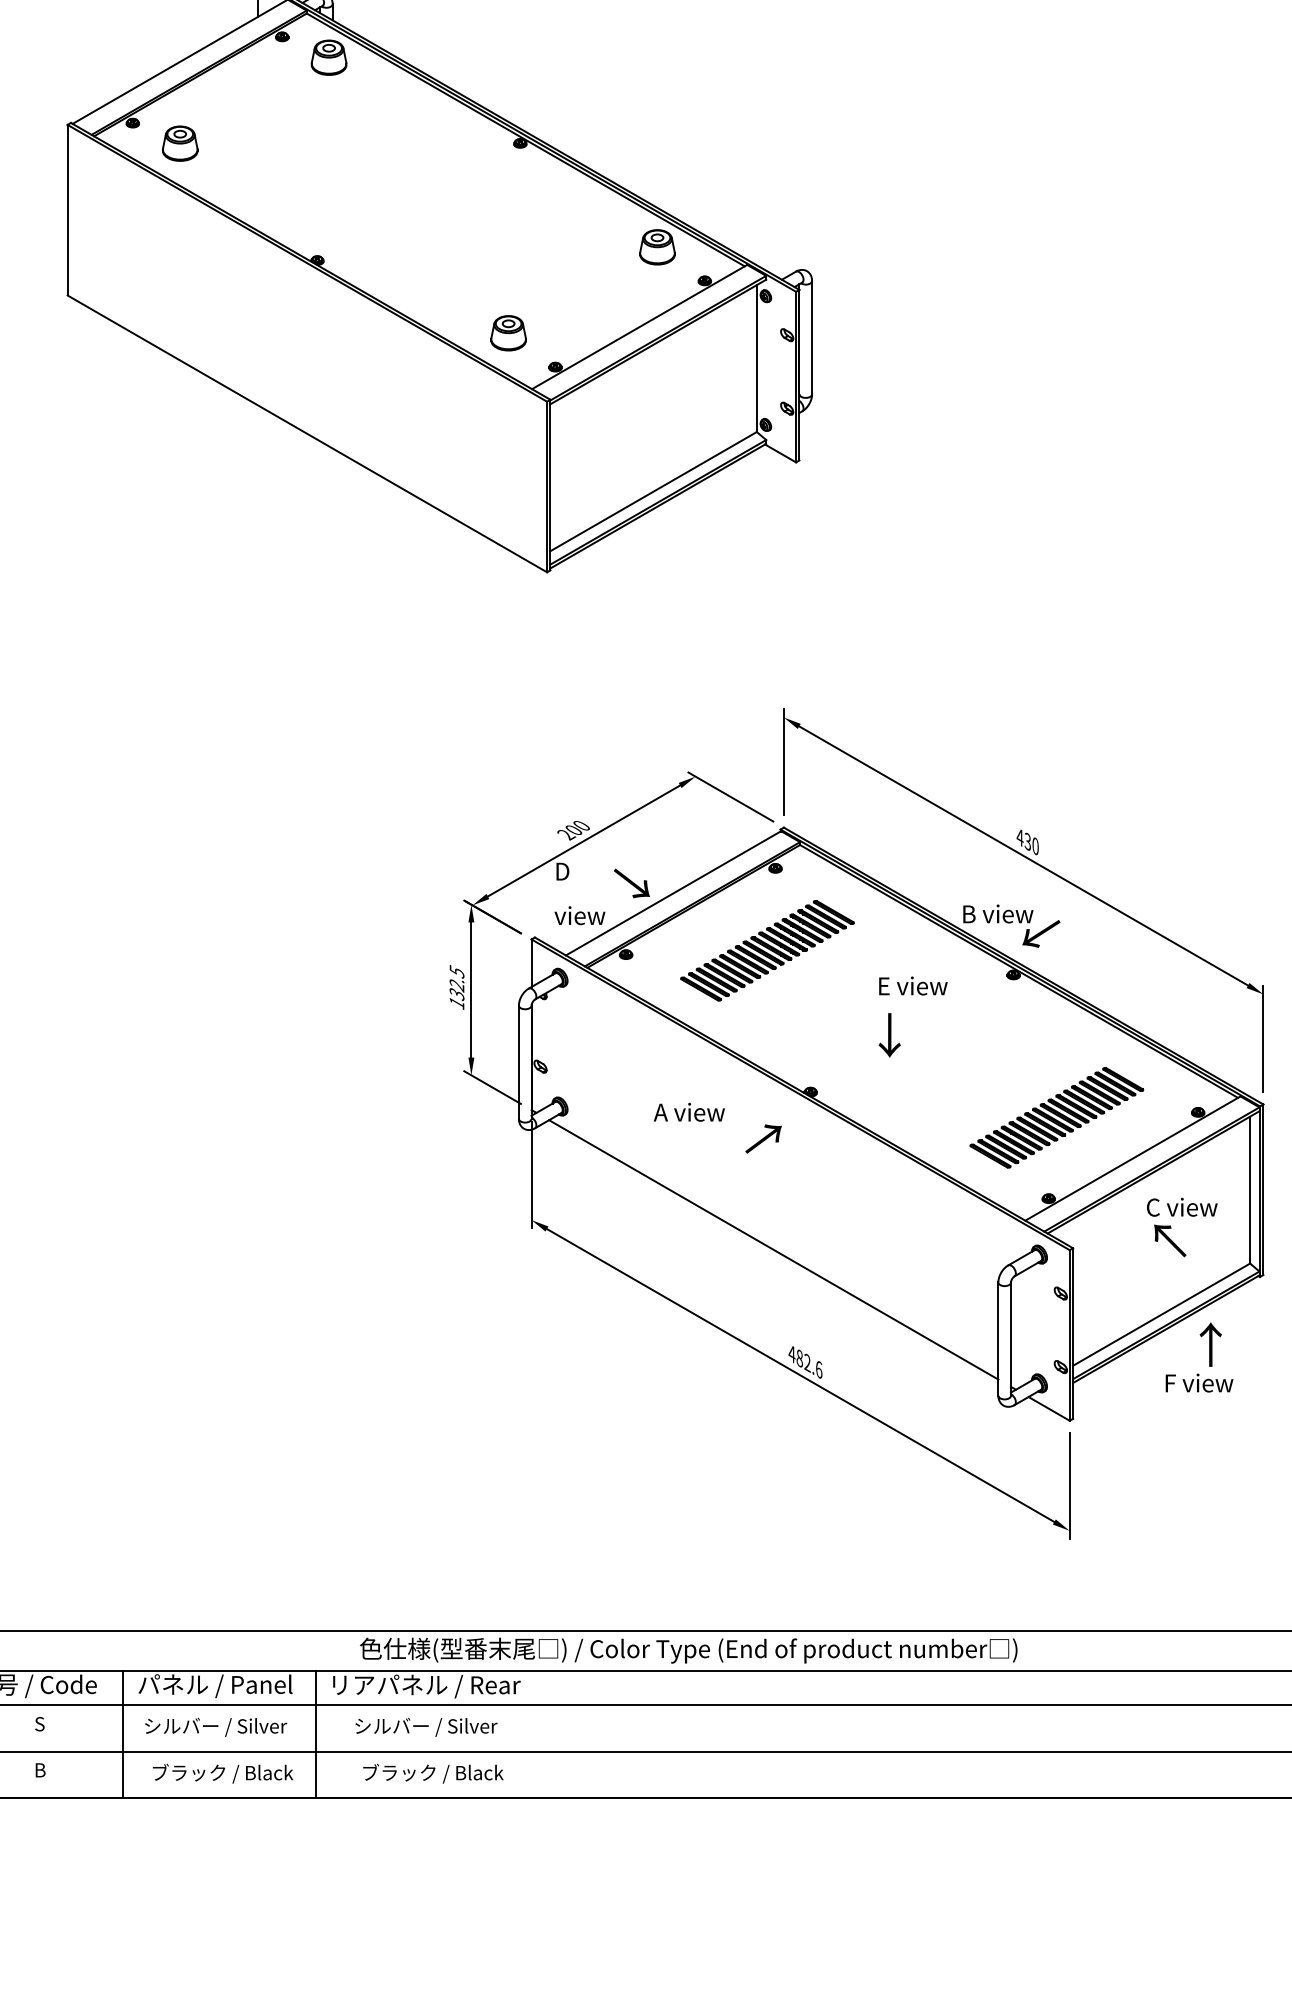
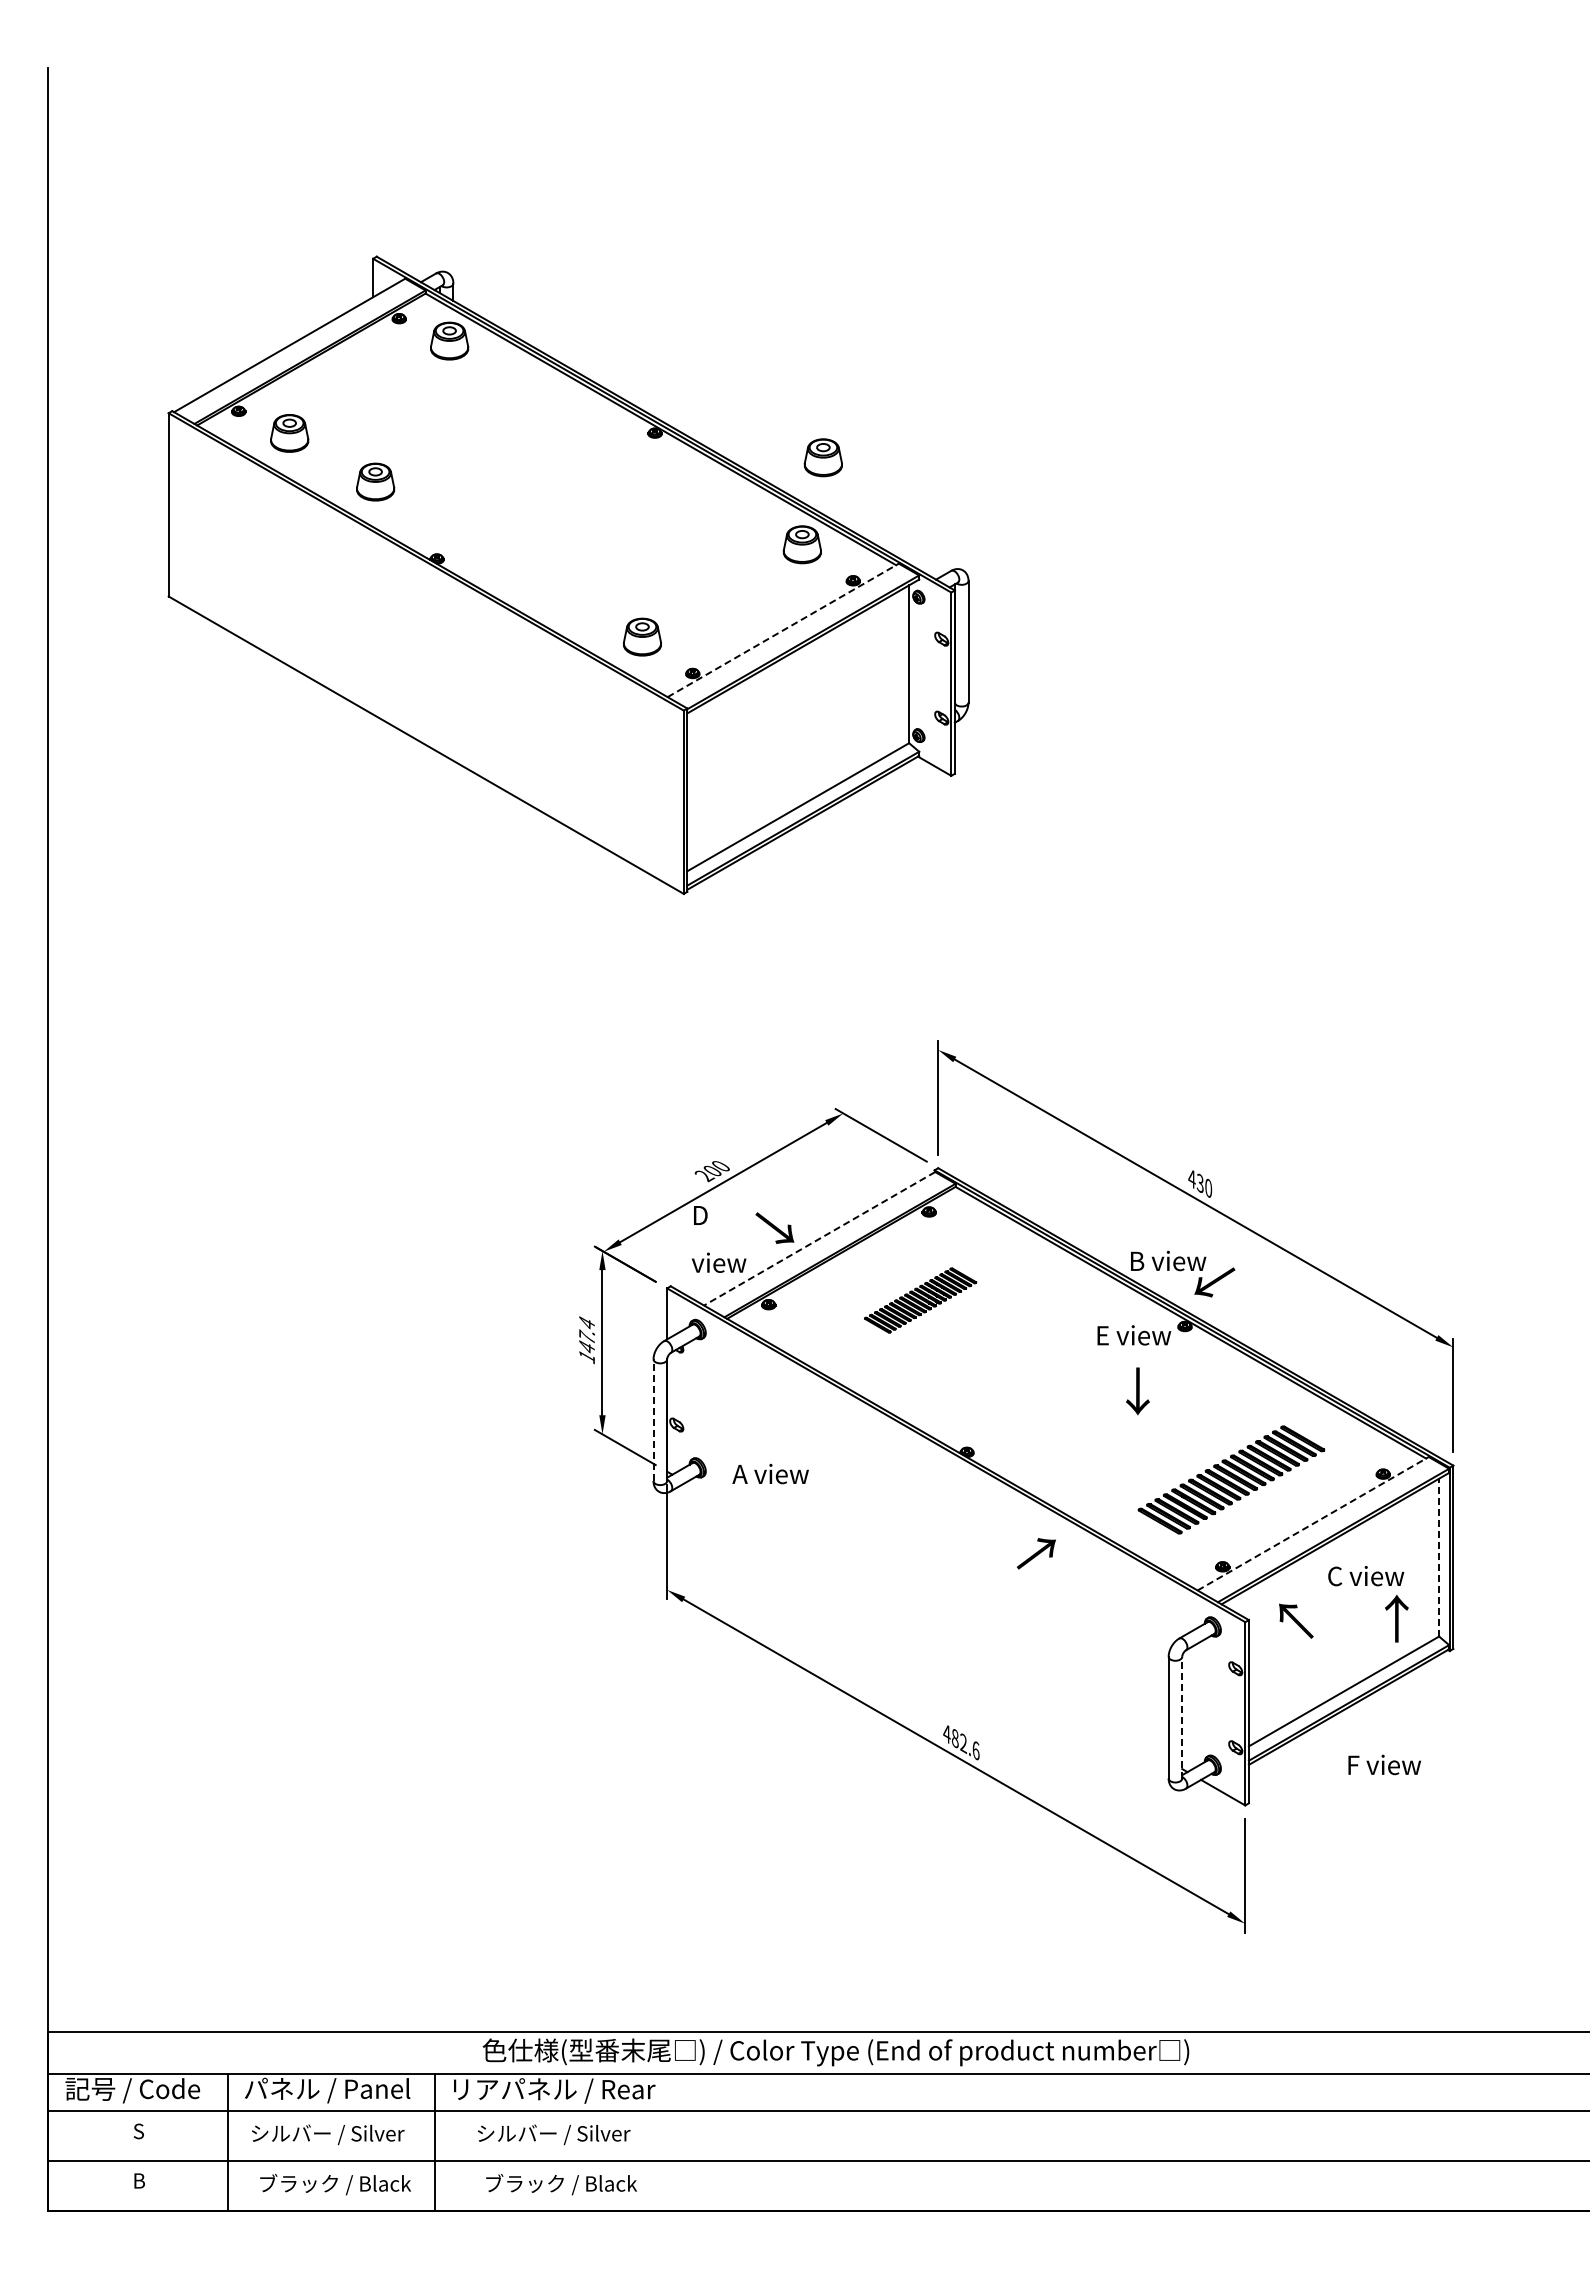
part: (676, 166) -> (822, 457), added
part: (260, 188) -> (375, 481), added
line: (639, 327) -> (783, 630), solid -> dashed
line: (673, 893) -> (819, 1239), solid -> dashed
part: (767, 950) -> (920, 1300), size x0.6
text: (456, 982) -> (586, 1334), 132.5 -> 147.4
text: (913, 986) -> (1134, 1335), moved
text: (889, 1035) -> (1137, 1391), moved
line: (518, 1062) -> (653, 1420), solid -> dashed
text: (689, 1112) -> (770, 1474), moved
text: (763, 1138) -> (1036, 1553), moved
line: (1133, 1158) -> (1313, 1523), solid -> dashed
line: (1250, 1189) -> (1439, 1557), solid -> dashed
text: (1170, 1240) -> (1296, 1620), moved
line: (772, 1249) -> (926, 1621), removed
line: (1011, 1338) -> (1182, 1717), solid -> dashed
text: (1210, 1344) -> (1396, 1618), moved

